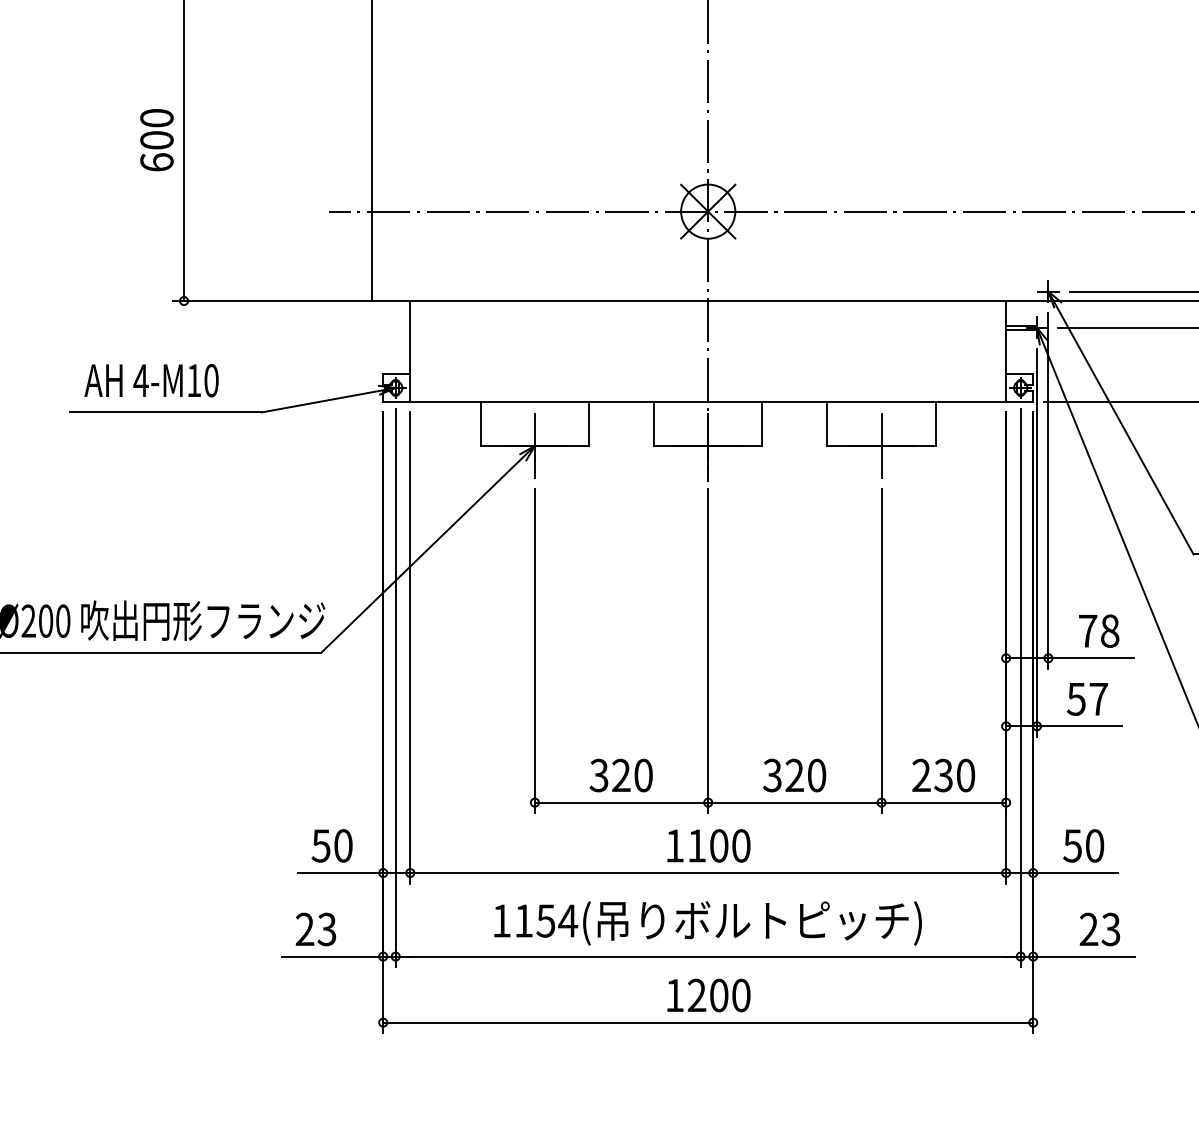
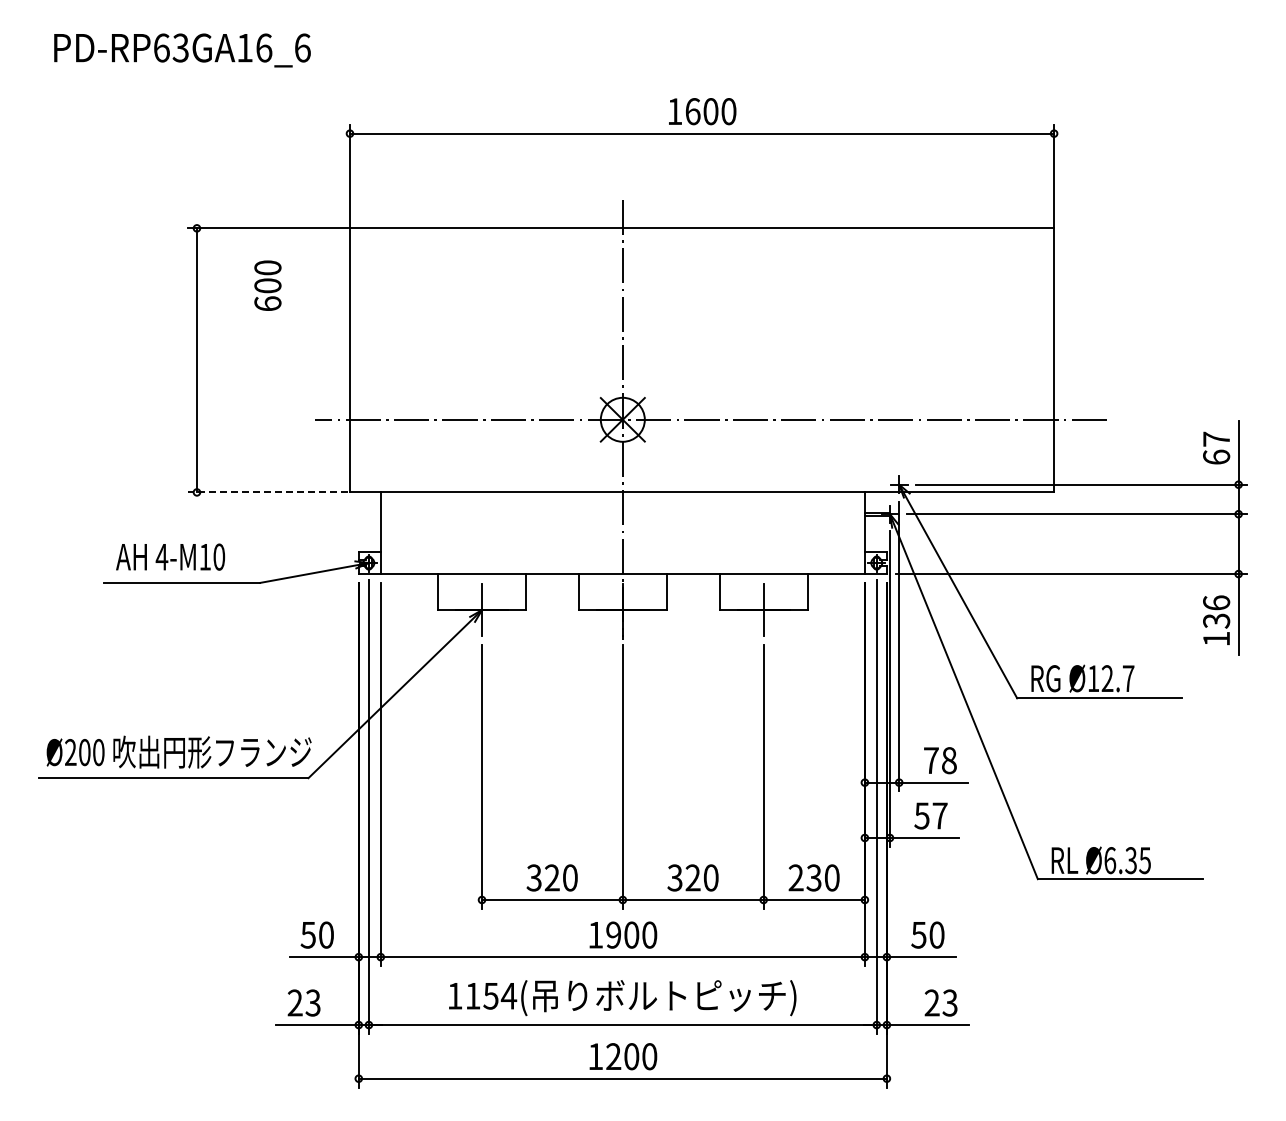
text: (156, 139) -> (267, 285), moved
line: (270, 301) -> (267, 492), solid -> dashed
text: (696, 845) -> (613, 934), 1100 -> 1900

